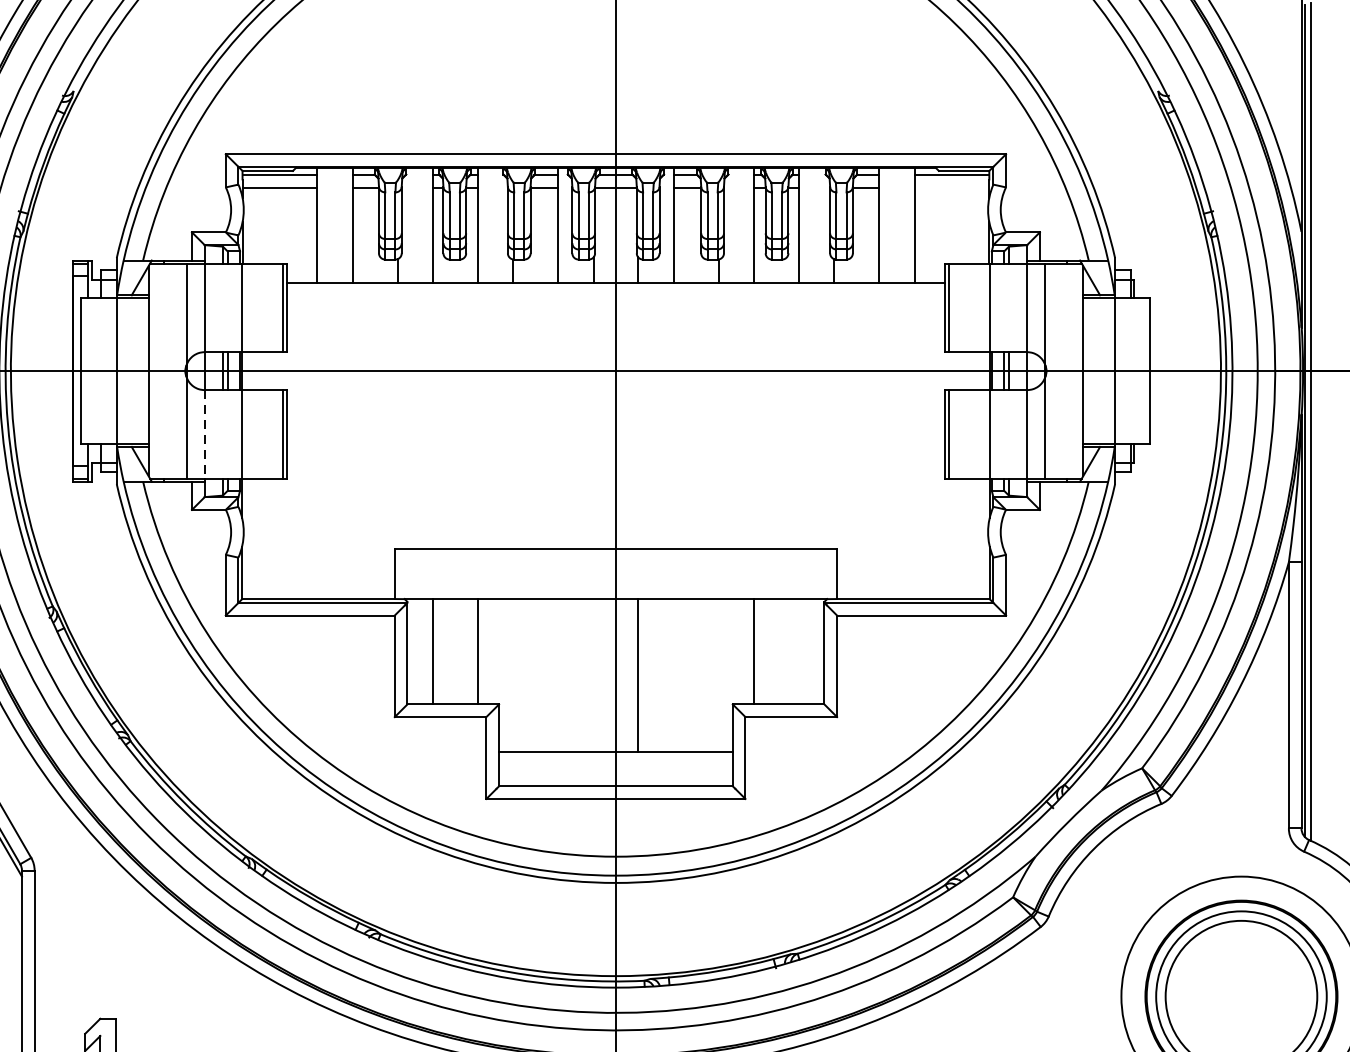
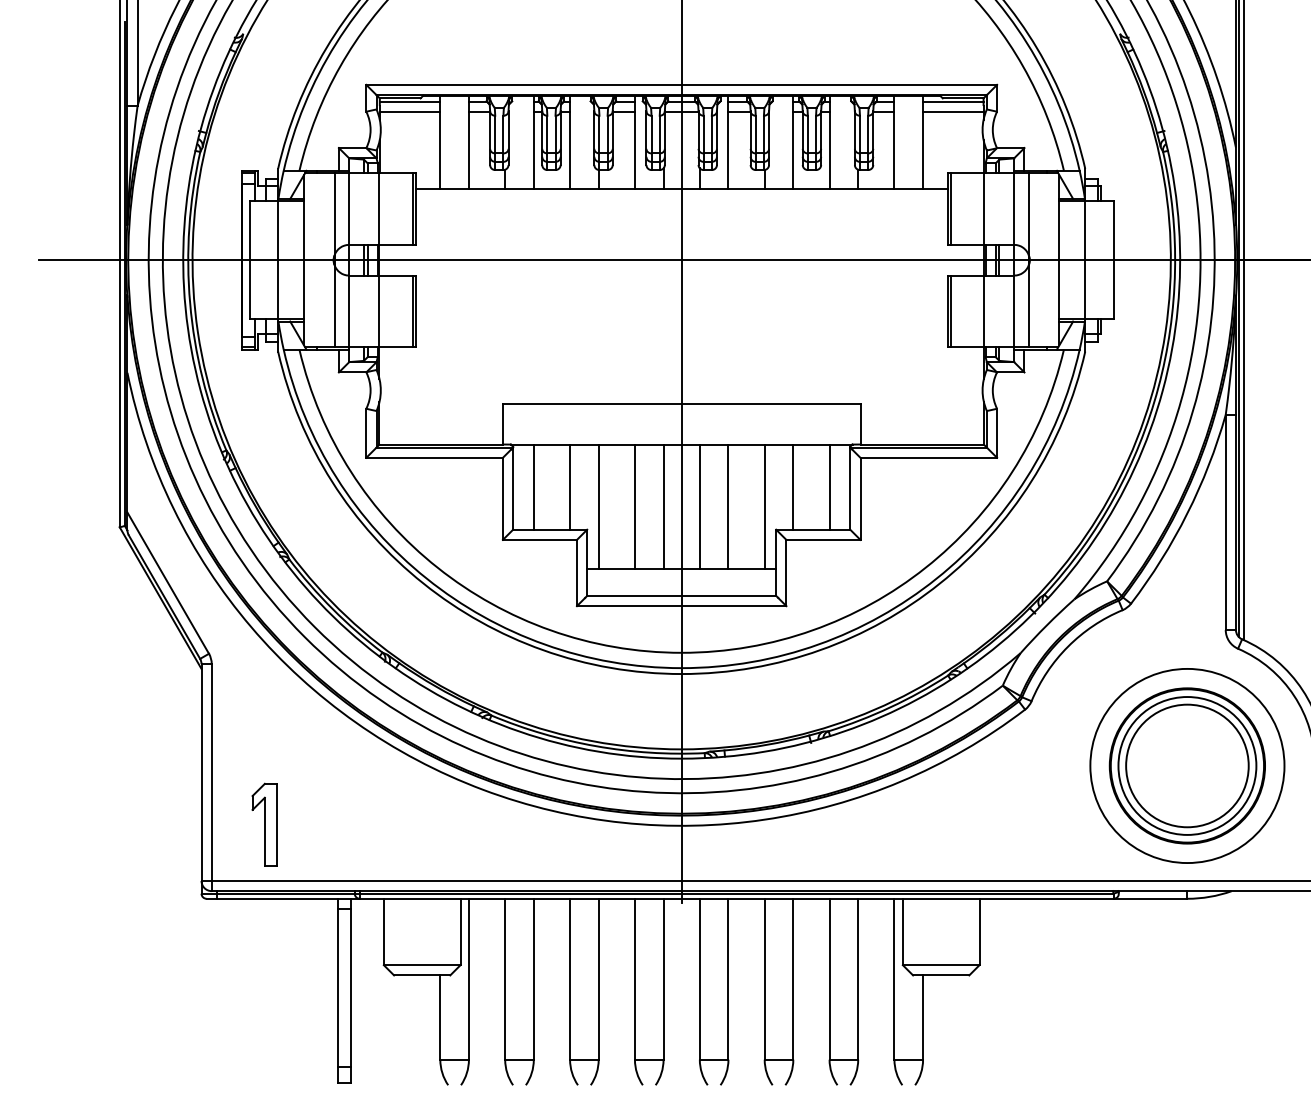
line: (952, 188) -> (953, 112), added
line: (205, 434) -> (349, 311), dashed -> solid
line: (798, 650) -> (829, 486), added
line: (513, 675) -> (598, 506), added
line: (557, 675) -> (634, 506), added
line: (593, 675) -> (663, 506), added
line: (673, 675) -> (728, 506), added
line: (718, 675) -> (764, 506), added

